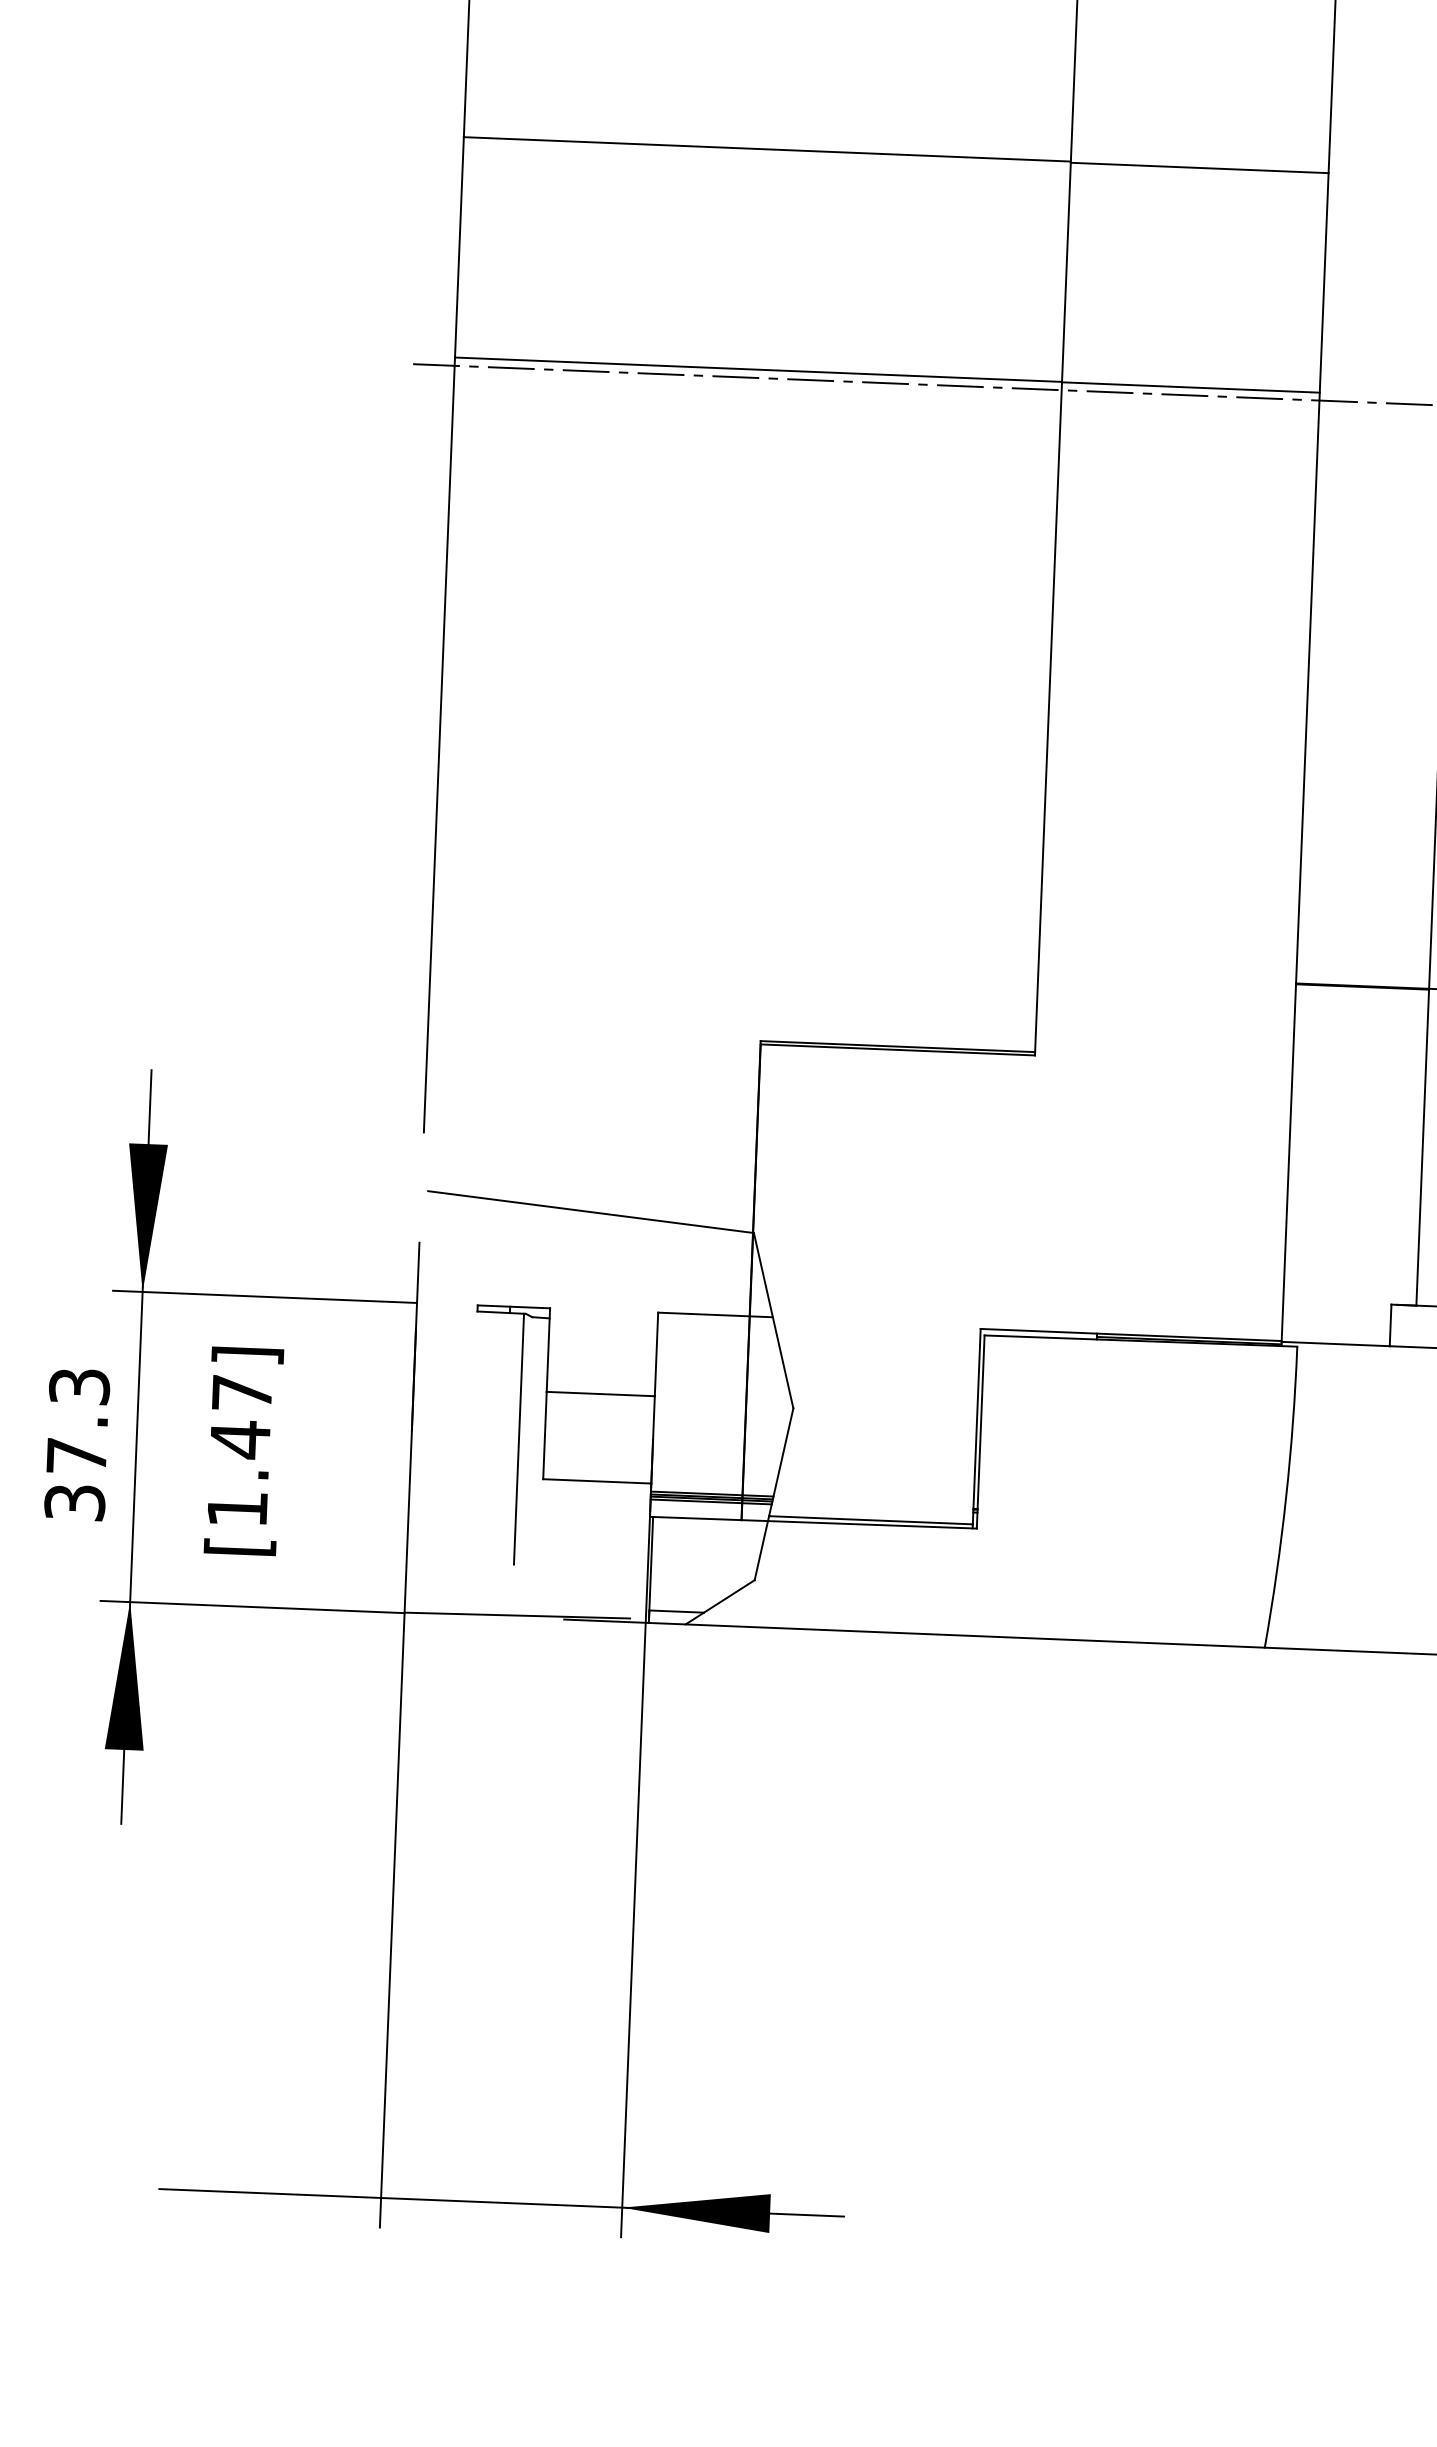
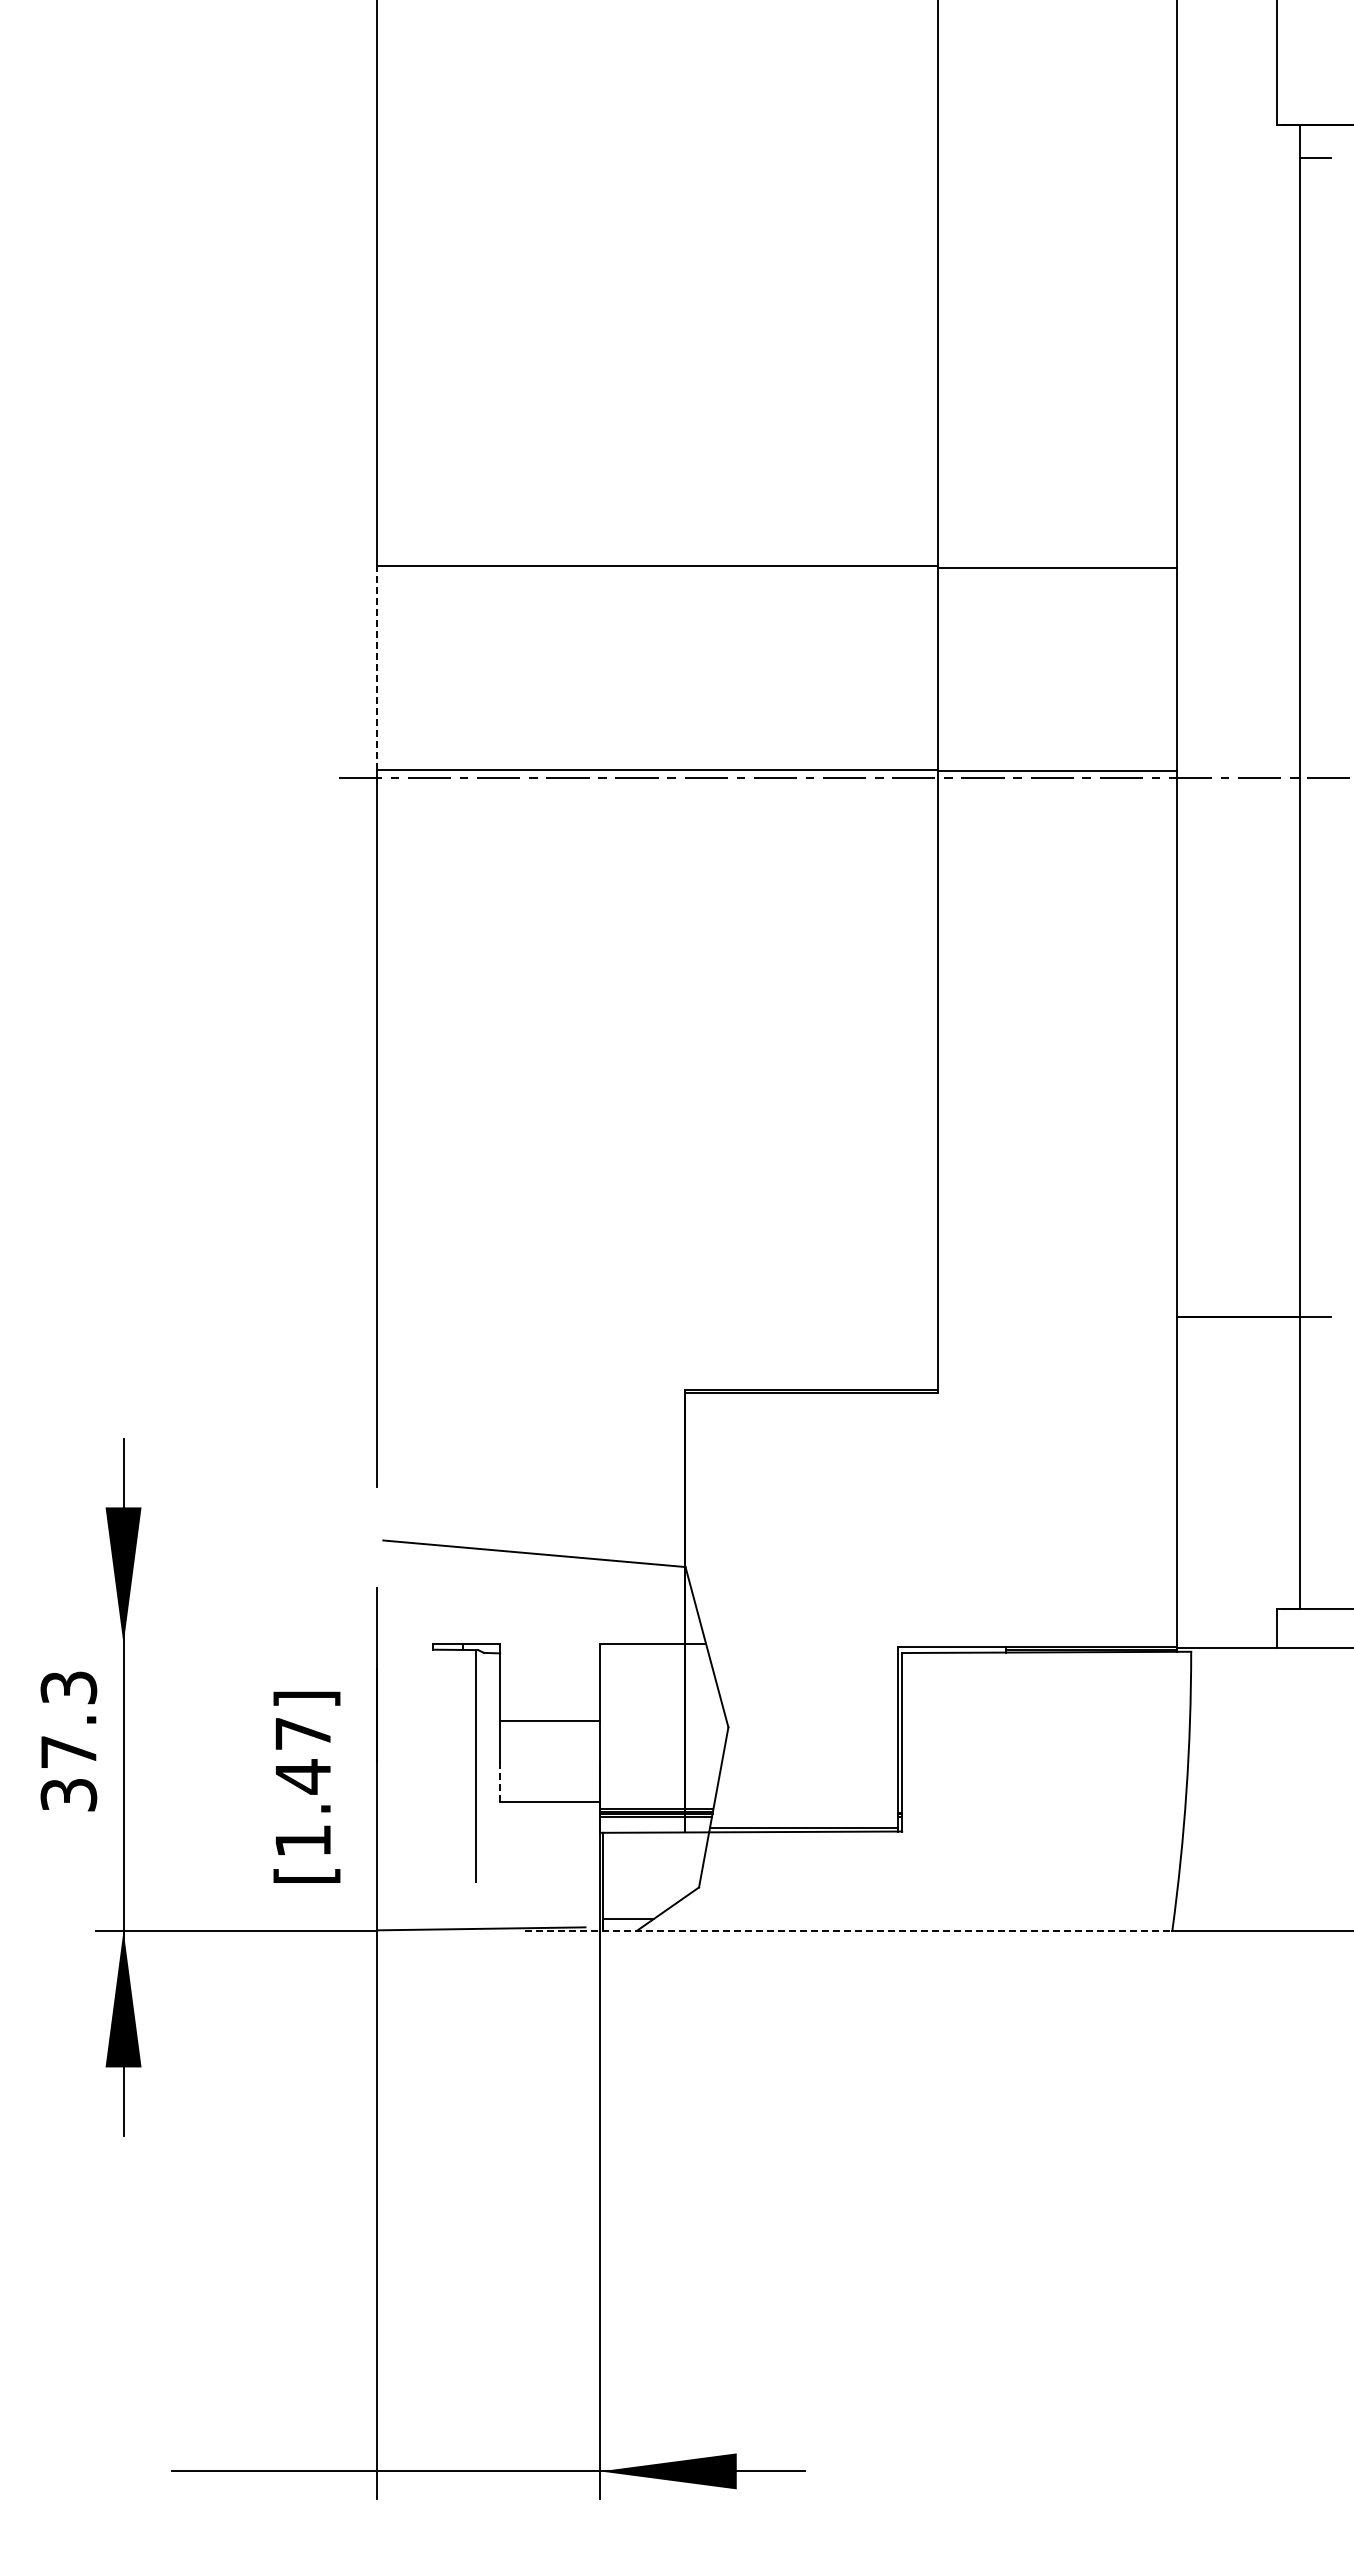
line: (459, 247) -> (377, 668), solid -> dashed
line: (264, 1297) -> (236, 1644), removed
text: (76, 1444) -> (68, 1741), moved
text: (243, 1450) -> (306, 1786), moved
line: (544, 1456) -> (500, 1781), solid -> dashed
line: (914, 1633) -> (848, 1930), solid -> dashed

